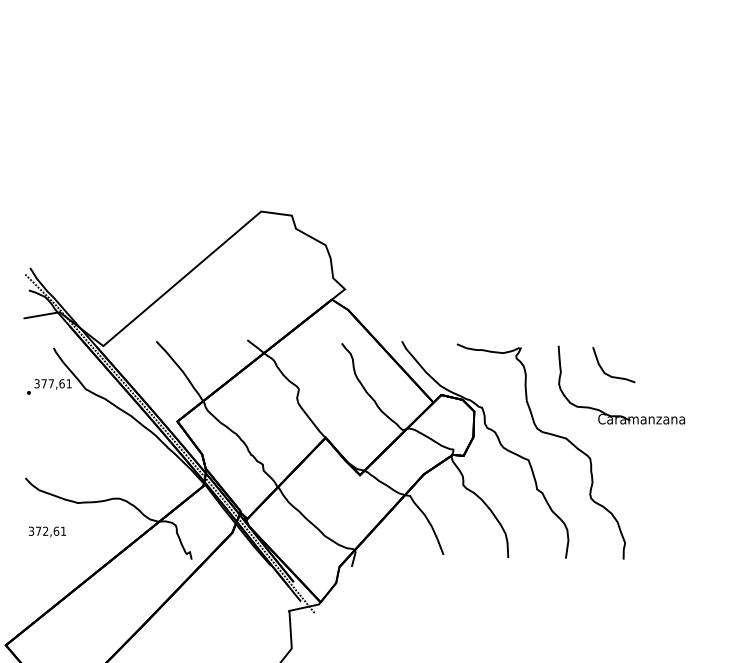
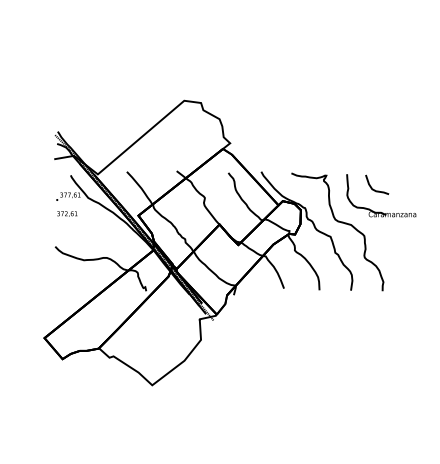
text: (47, 530) -> (67, 213), moved

